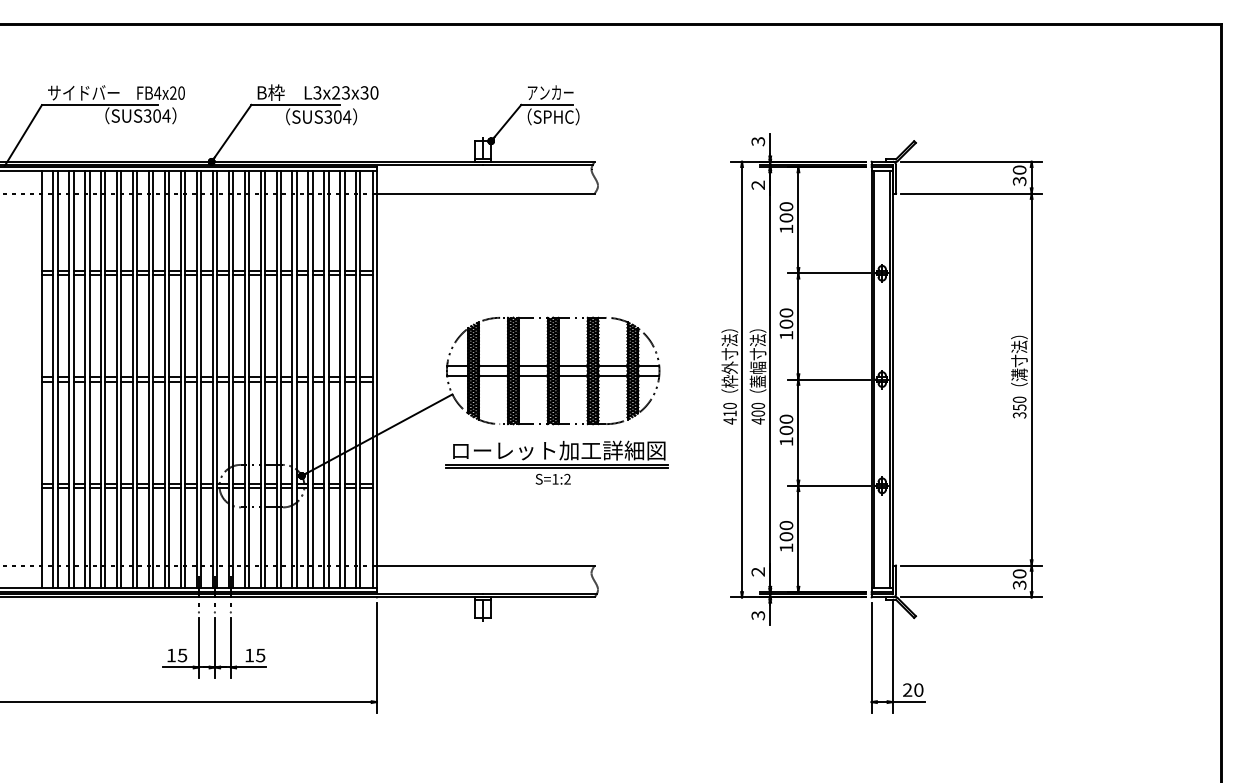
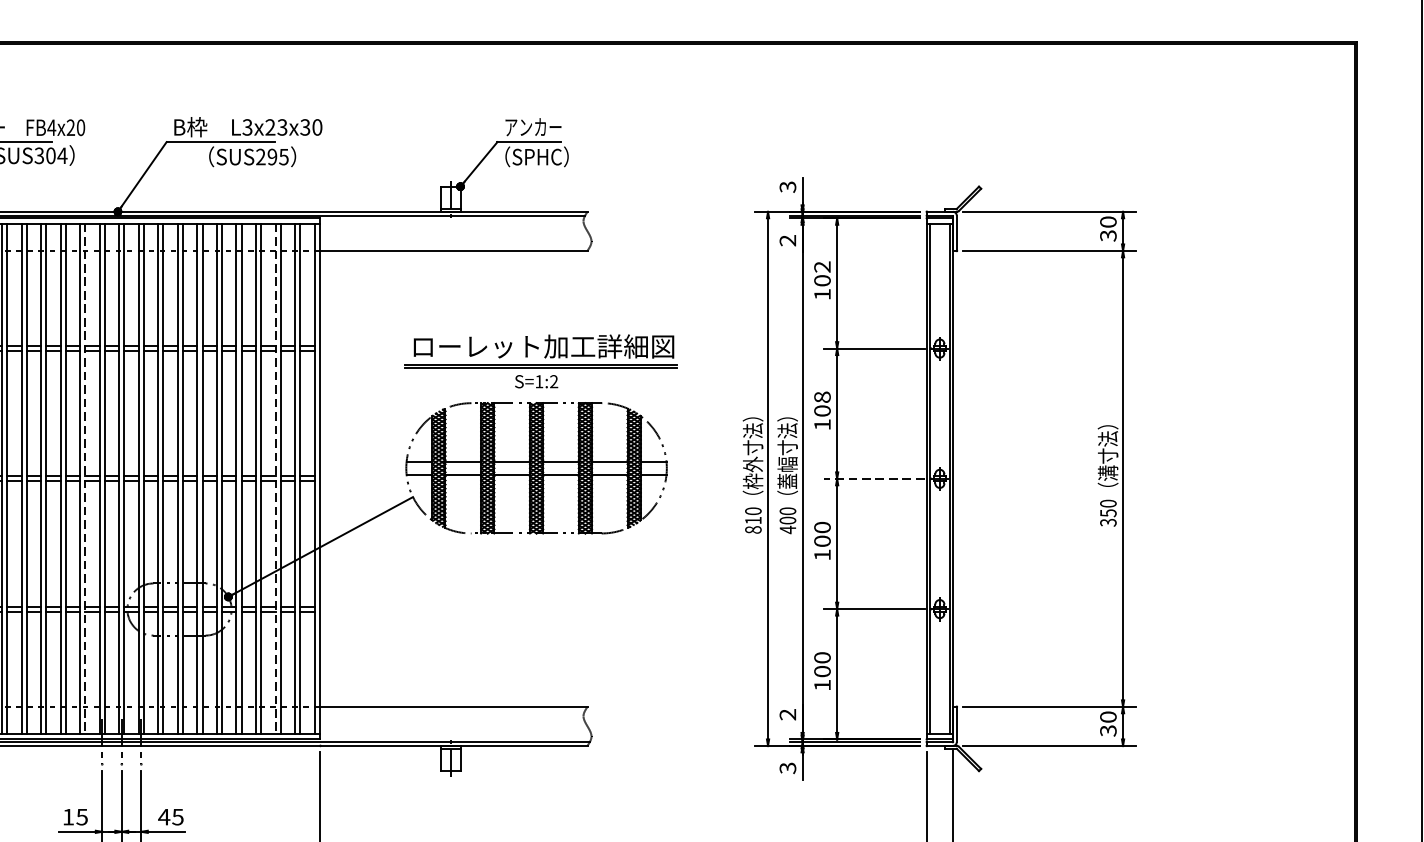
text: (337, 116) -> (272, 156), SUS304 -> SUS295
text: (786, 206) -> (822, 266), 100 -> 102
text: (786, 312) -> (822, 396), 100 -> 108
line: (828, 379) -> (874, 478), solid -> dashed
line: (185, 380) -> (85, 480), solid -> dashed
line: (340, 380) -> (275, 480), solid -> dashed
text: (729, 420) -> (752, 529), 410 -> 810
part: (556, 462) -> (540, 361), moved
text: (249, 655) -> (164, 817), 15 -> 45

